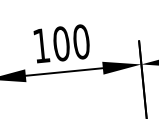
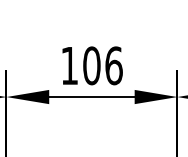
text: (81, 41) -> (113, 65), 100 -> 106

